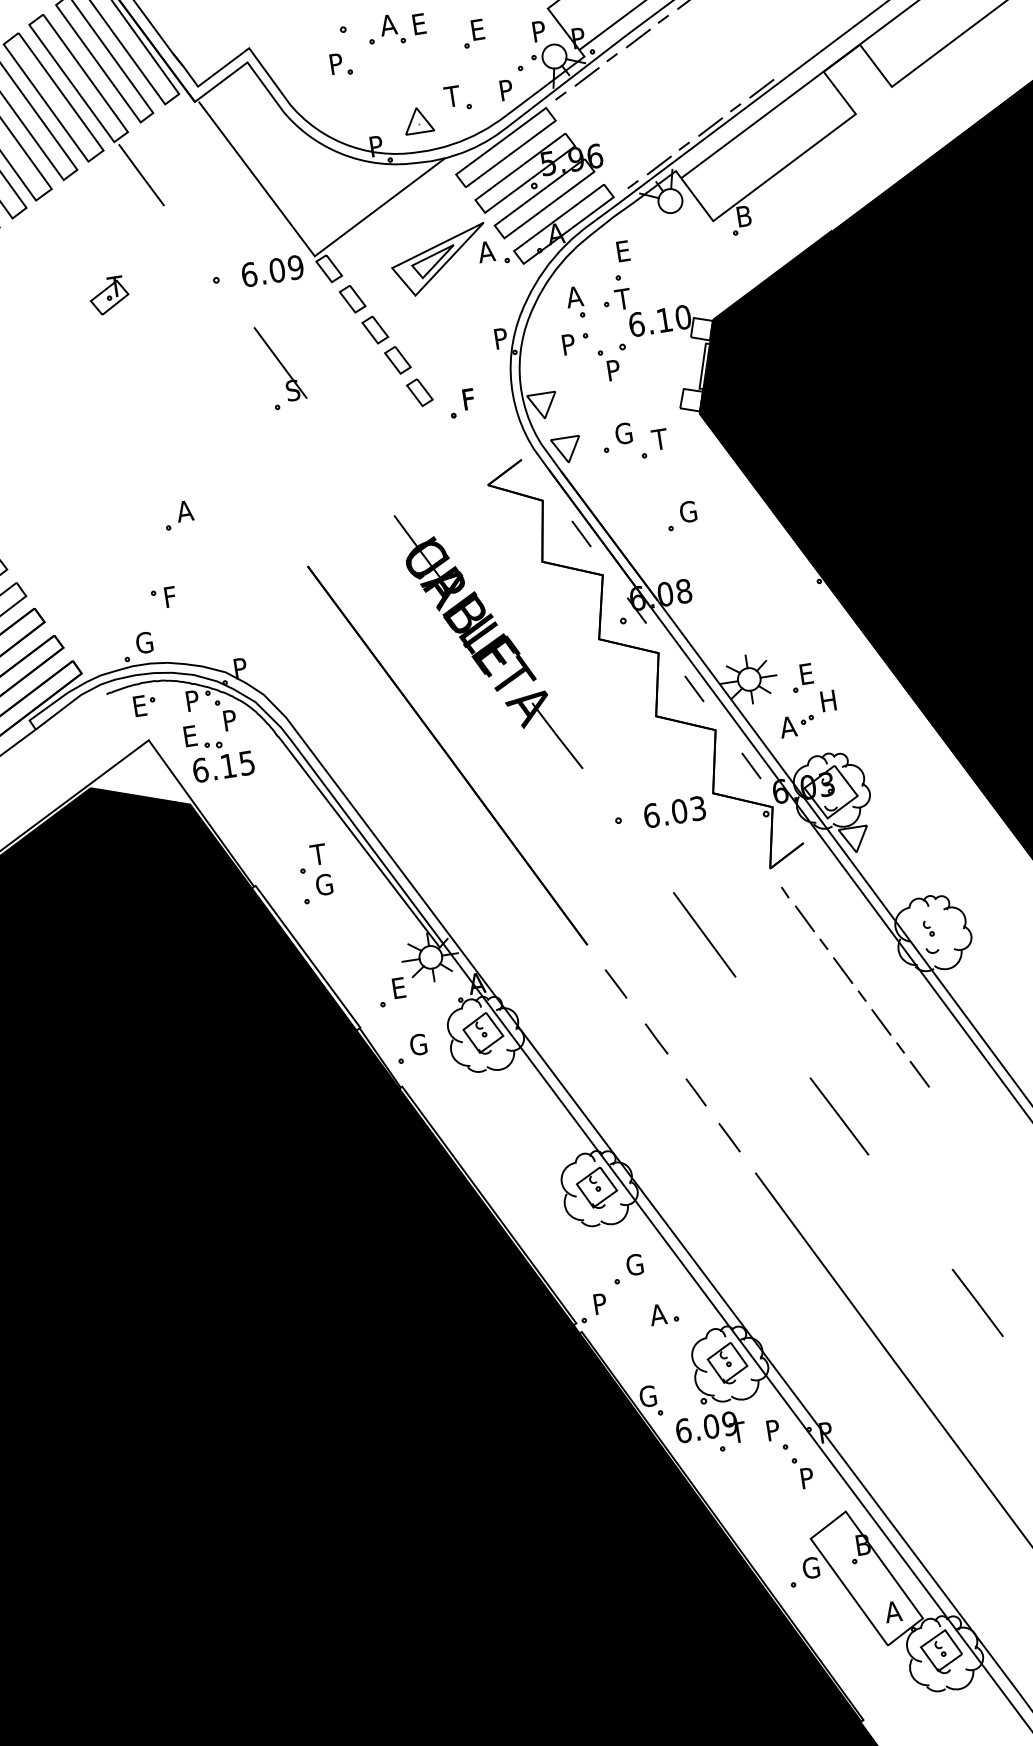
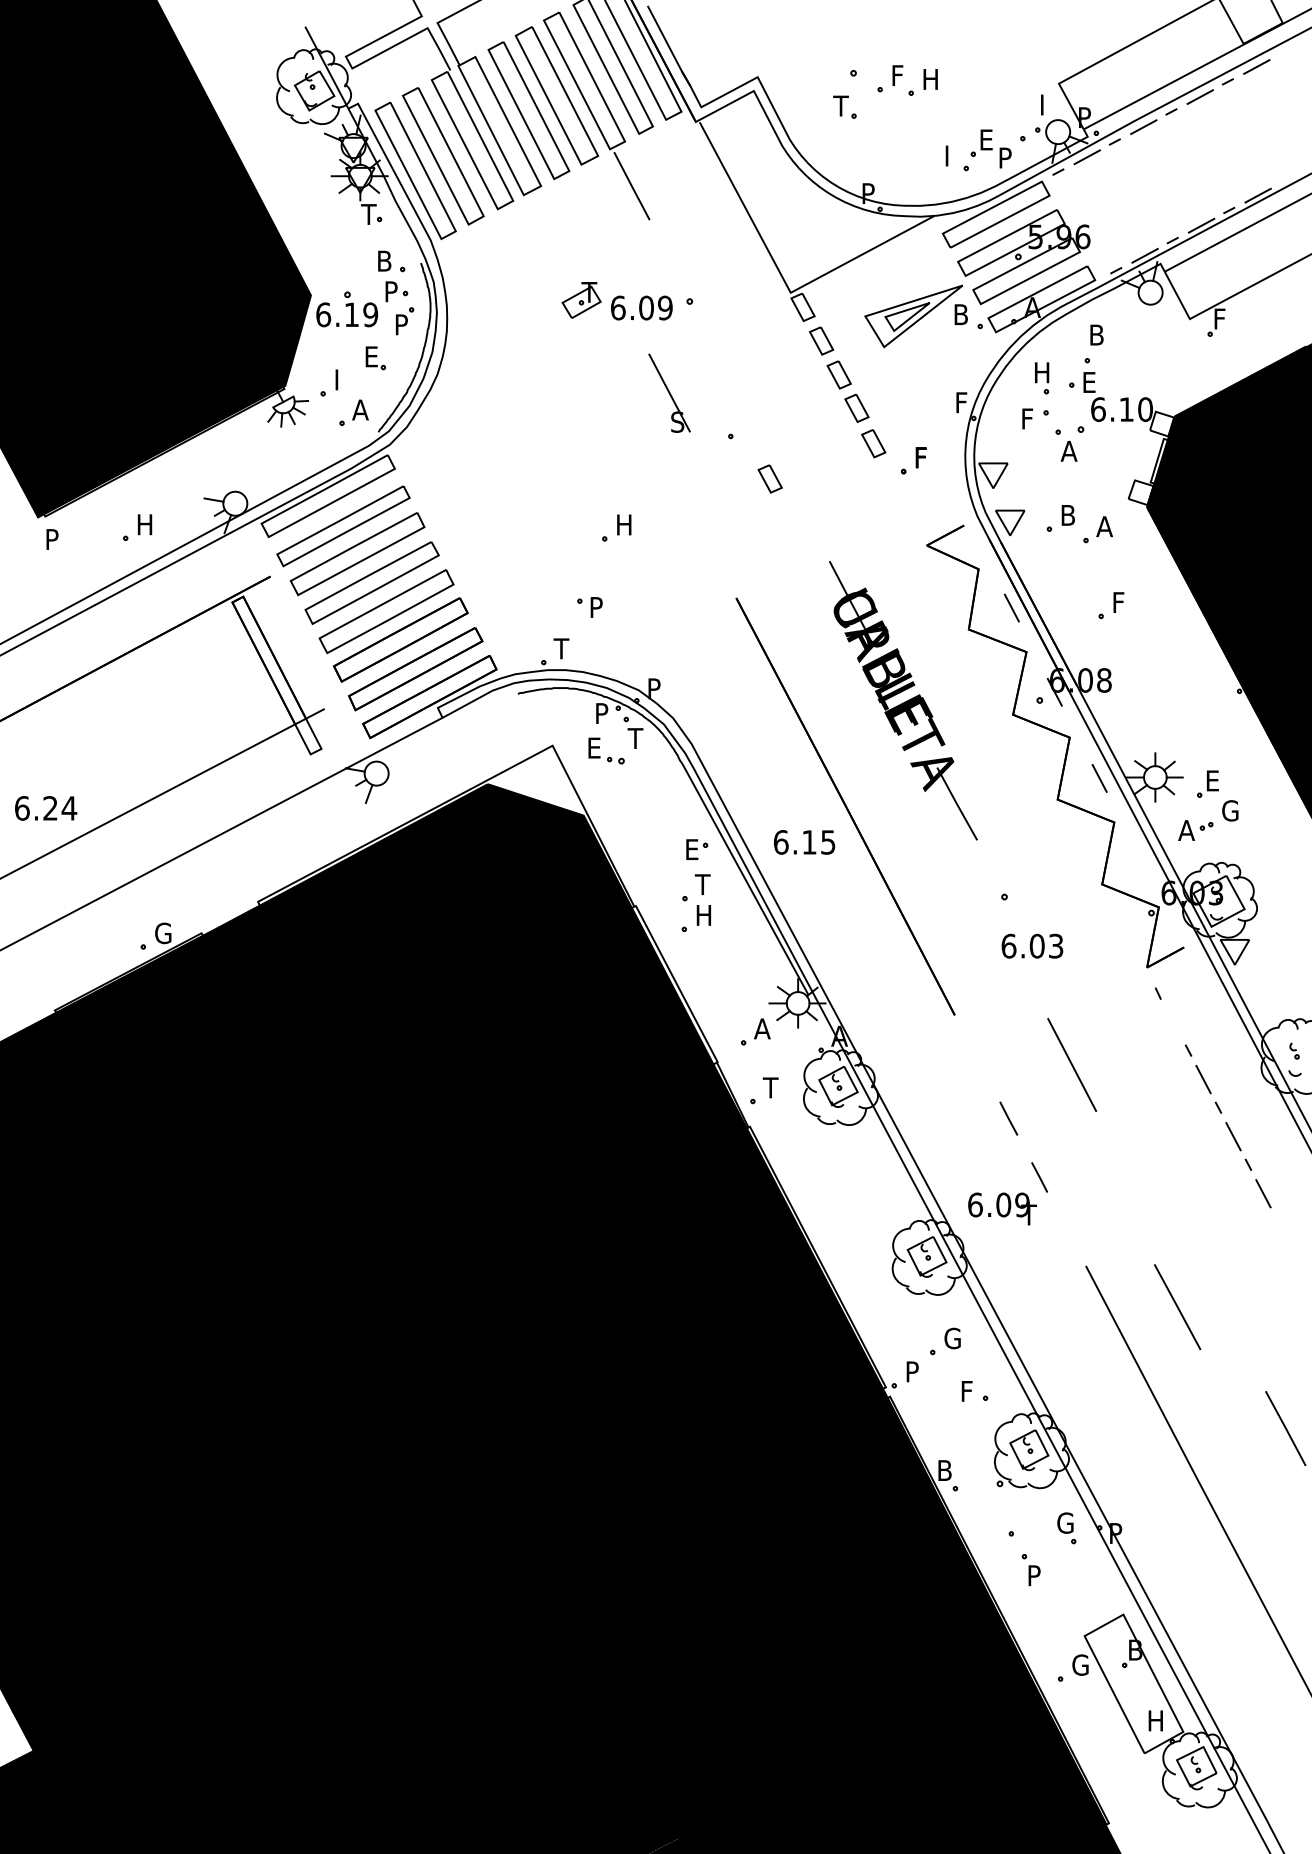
text: (421, 23) -> (931, 79), E -> H
text: (388, 25) -> (898, 75), A -> F
text: (539, 26) -> (1047, 100), P -> I
part: (473, 33) -> (981, 142), moved
text: (335, 63) -> (840, 105), P -> T
text: (451, 96) -> (950, 155), T -> I
part: (418, 120) -> (913, 174), removed
text: (745, 215) -> (1222, 318), B -> F
text: (627, 250) -> (1100, 334), E -> B
text: (485, 251) -> (960, 314), A -> B
text: (272, 270) -> (641, 307), moved
text: (573, 296) -> (1040, 372), A -> H
text: (622, 299) -> (1088, 382), T -> E
text: (501, 334) -> (963, 398), P -> F
text: (569, 339) -> (1029, 414), P -> F
part: (280, 362) -> (669, 392), moved
text: (613, 370) -> (1068, 451), P -> A
text: (623, 433) -> (1068, 515), G -> B
text: (659, 439) -> (1103, 526), T -> A
part: (322, 443) -> (769, 478), added
text: (184, 510) -> (623, 524), A -> H
text: (688, 511) -> (1120, 602), G -> F
text: (171, 592) -> (597, 603), F -> P
text: (143, 642) -> (562, 648), G -> T
text: (828, 700) -> (1230, 810), H -> G
part: (145, 705) -> (697, 849), moved
text: (229, 720) -> (635, 738), P -> T
line: (751, 765) -> (1144, 862), removed
text: (223, 766) -> (804, 842), moved
text: (674, 811) -> (1032, 945), moved
text: (323, 884) -> (703, 915), G -> H
line: (804, 918) -> (1173, 1022), removed
line: (704, 934) -> (1072, 1064), moved
line: (616, 983) -> (977, 1057), removed
text: (399, 987) -> (762, 1028), E -> A
text: (417, 1044) -> (771, 1087), G -> T
line: (839, 1115) -> (1177, 1306), moved
line: (729, 1137) -> (1065, 1227), removed
text: (657, 1314) -> (967, 1391), A -> F
text: (647, 1396) -> (945, 1470), G -> B
text: (774, 1429) -> (1065, 1522), P -> G
text: (710, 1430) -> (1002, 1208), moved
part: (802, 1473) -> (1030, 1570), moved
text: (892, 1611) -> (1154, 1720), A -> H

